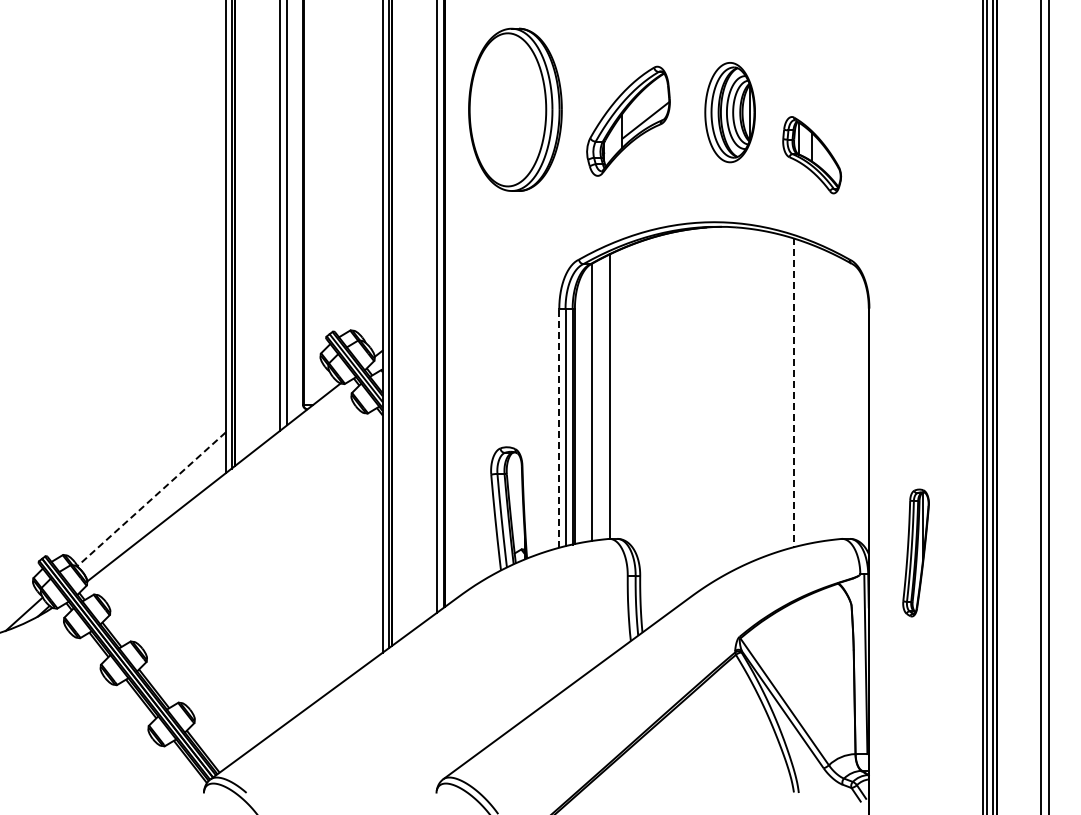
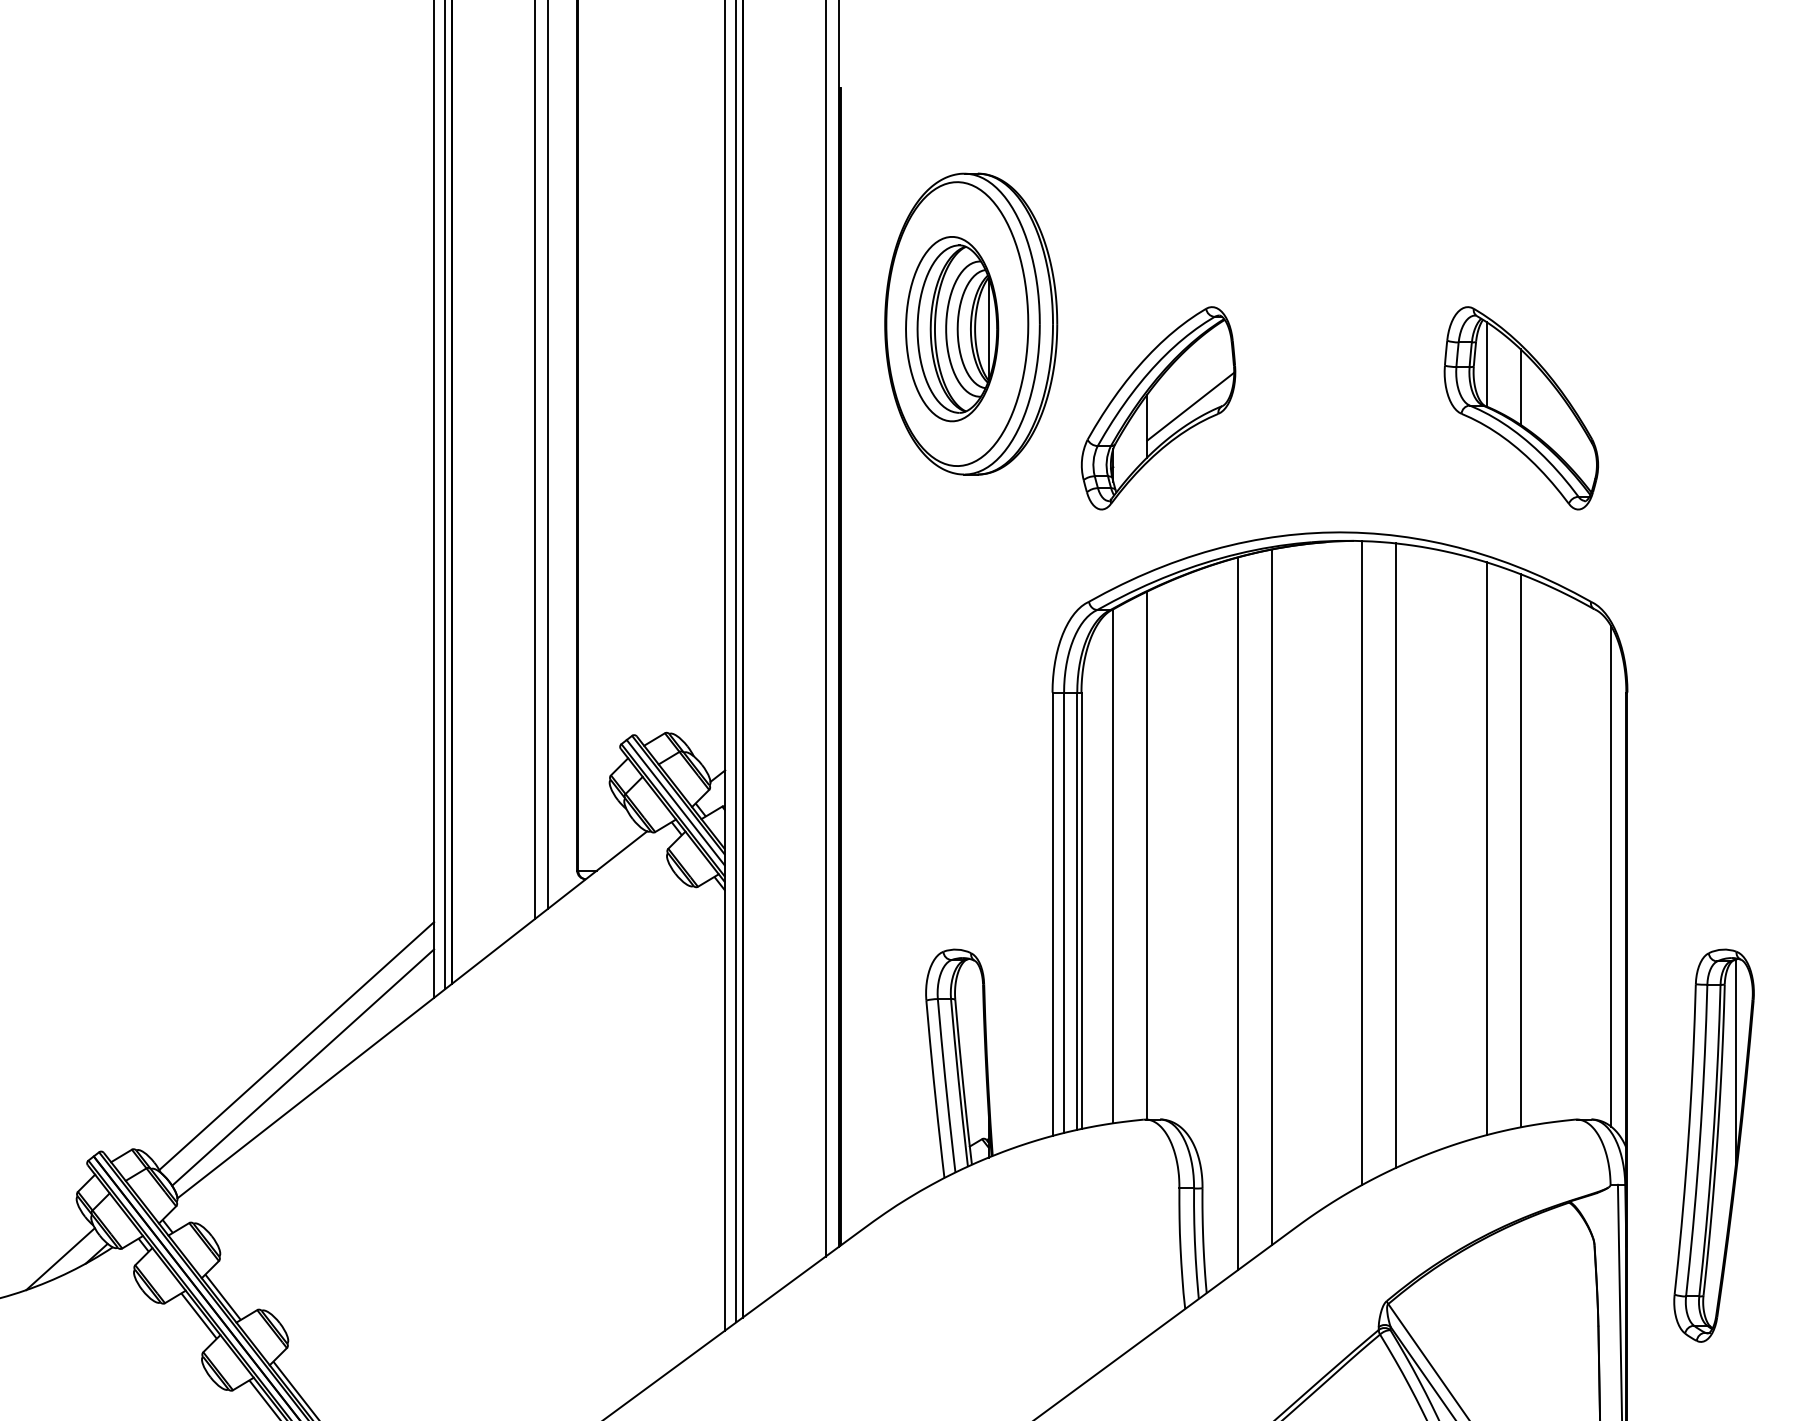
part: (729, 112) -> (950, 328), moved
part: (628, 120) -> (1158, 406), moved
part: (811, 154) -> (1520, 406), size x1.43
line: (793, 393) -> (1486, 849), dashed -> solid
line: (811, 393) -> (1520, 849), added
line: (744, 396) -> (1395, 855), added
line: (726, 400) -> (1362, 862), added
line: (860, 407) -> (1610, 875), added
line: (677, 418) -> (1271, 896), added
line: (659, 427) -> (1238, 912), added
line: (559, 428) -> (1052, 914), dashed -> solid
line: (151, 499) -> (296, 1046), dashed -> solid
line: (154, 510) -> (302, 1066), added
part: (915, 552) -> (1712, 1144), size x1.67

